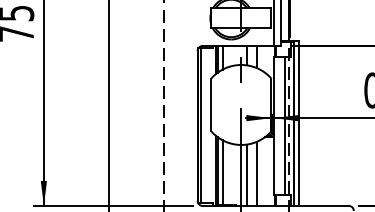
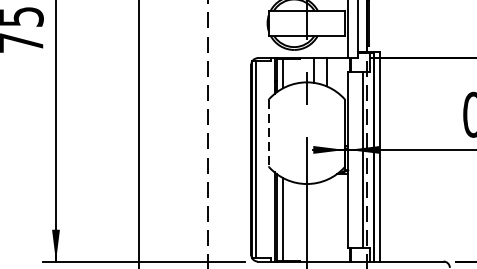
line: (211, 105) -> (269, 133), solid -> dashed
line: (256, 173) -> (326, 220), removed
line: (246, 174) -> (313, 221), removed

